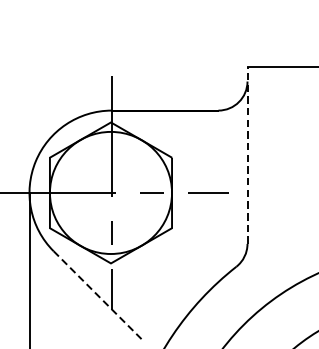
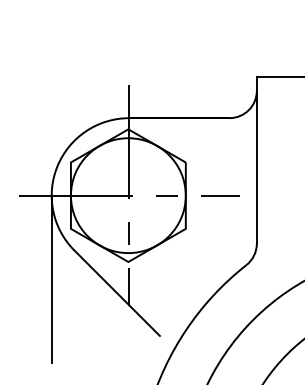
line: (247, 154) -> (256, 159), dashed -> solid
line: (99, 296) -> (117, 293), dashed -> solid

